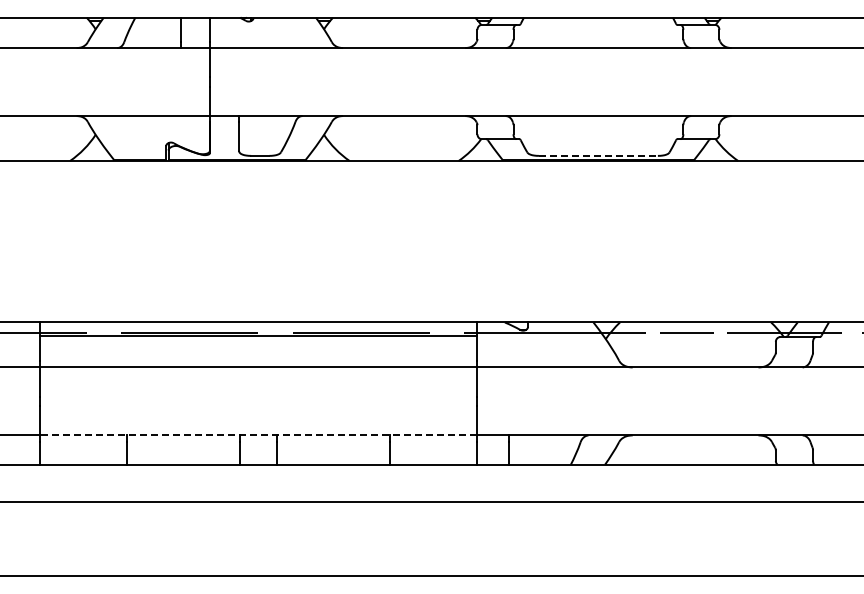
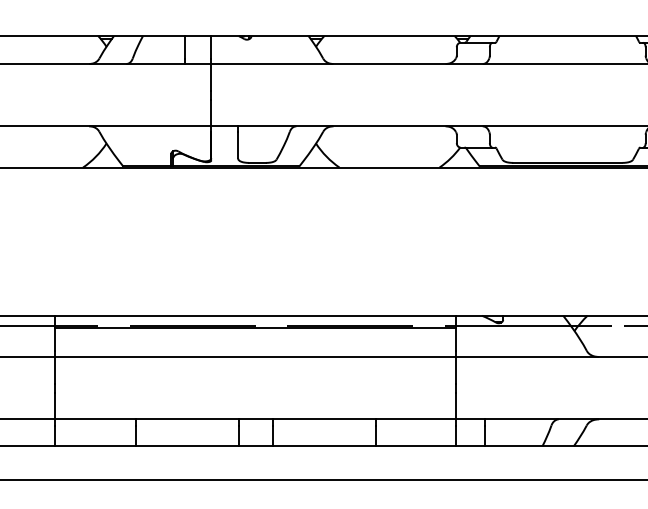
line: (598, 155) -> (567, 162), dashed -> solid
line: (258, 435) -> (255, 419), dashed -> solid

